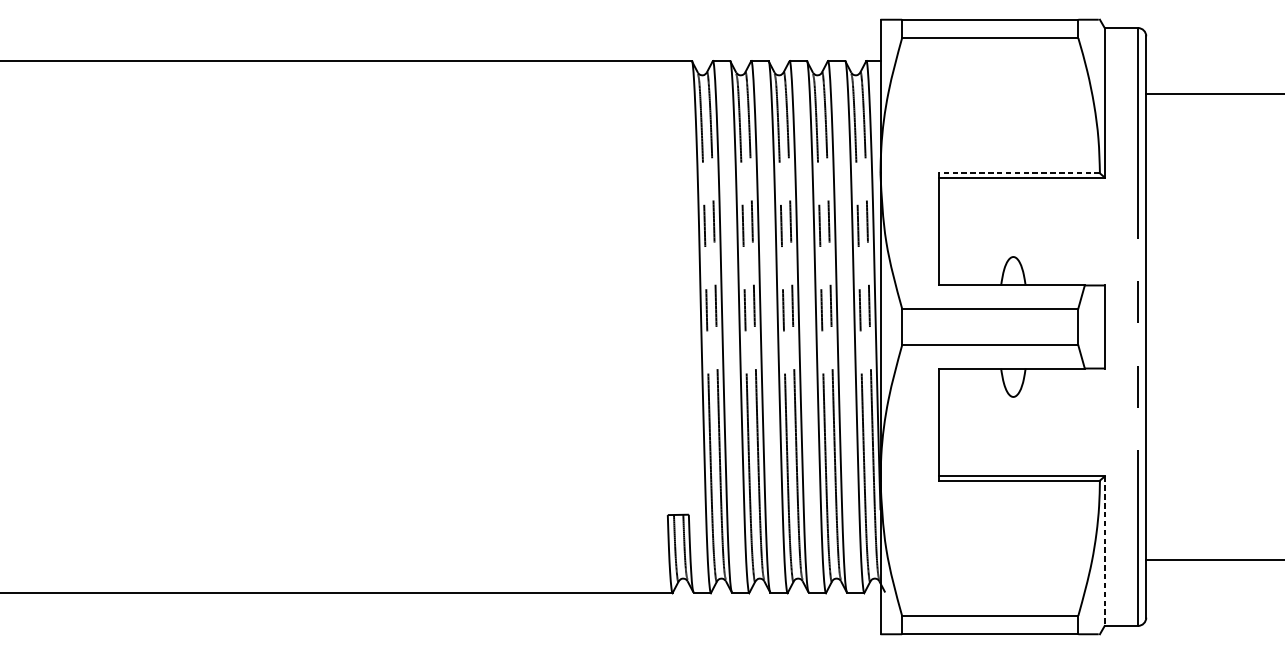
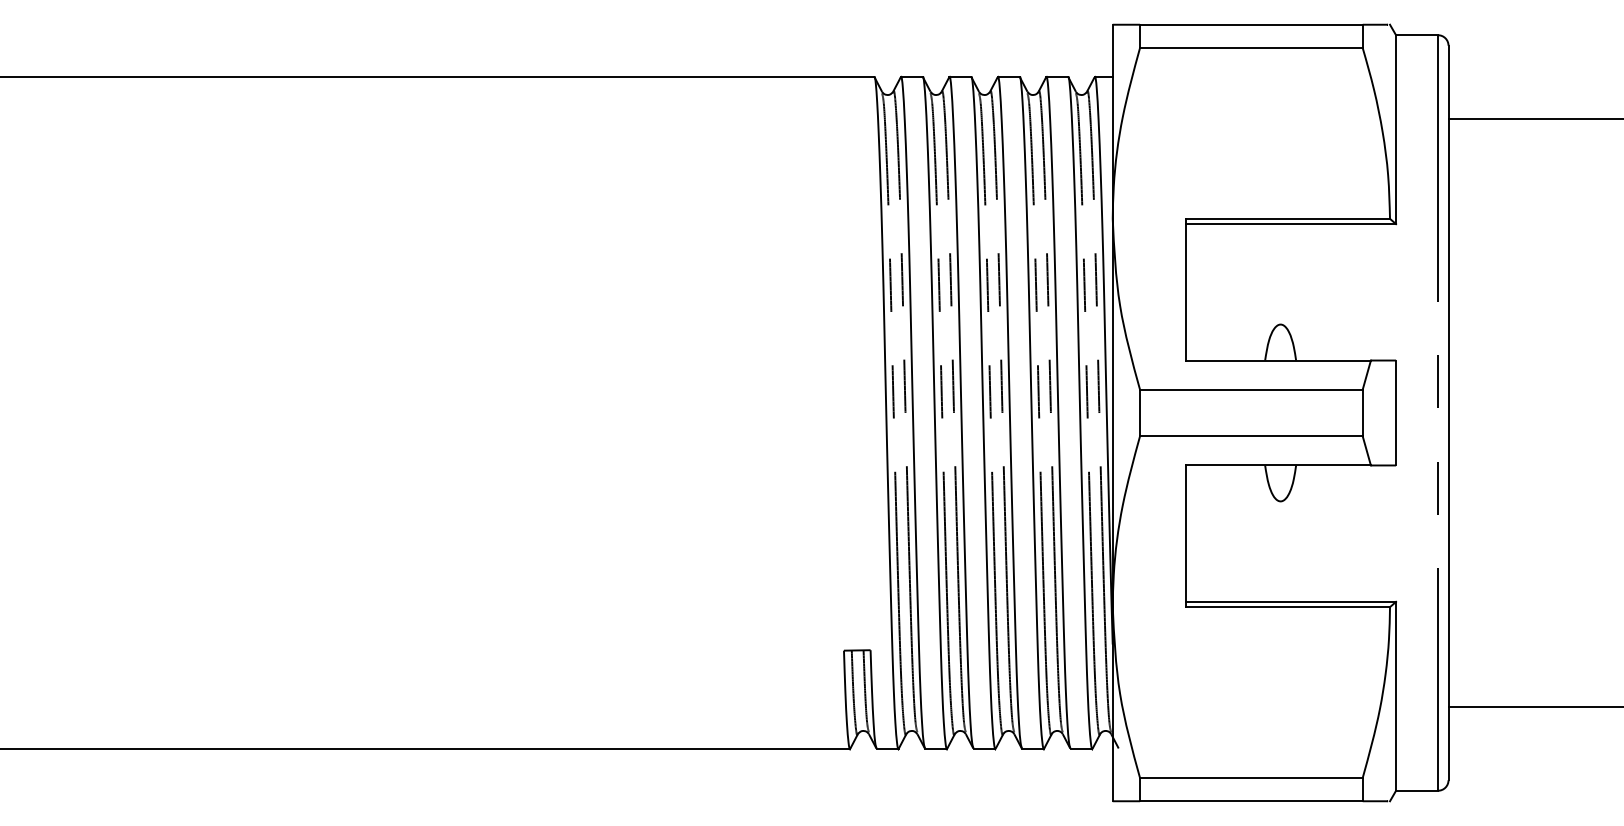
line: (1019, 173) -> (1288, 218), dashed -> solid
line: (1105, 551) -> (1396, 696), dashed -> solid

